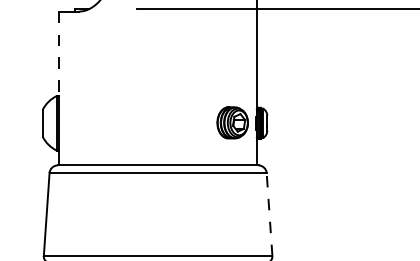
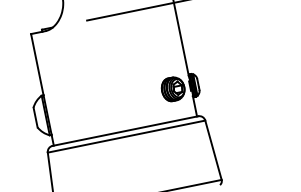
line: (59, 54) -> (37, 65), dashed -> solid
line: (269, 214) -> (213, 150), dashed -> solid

